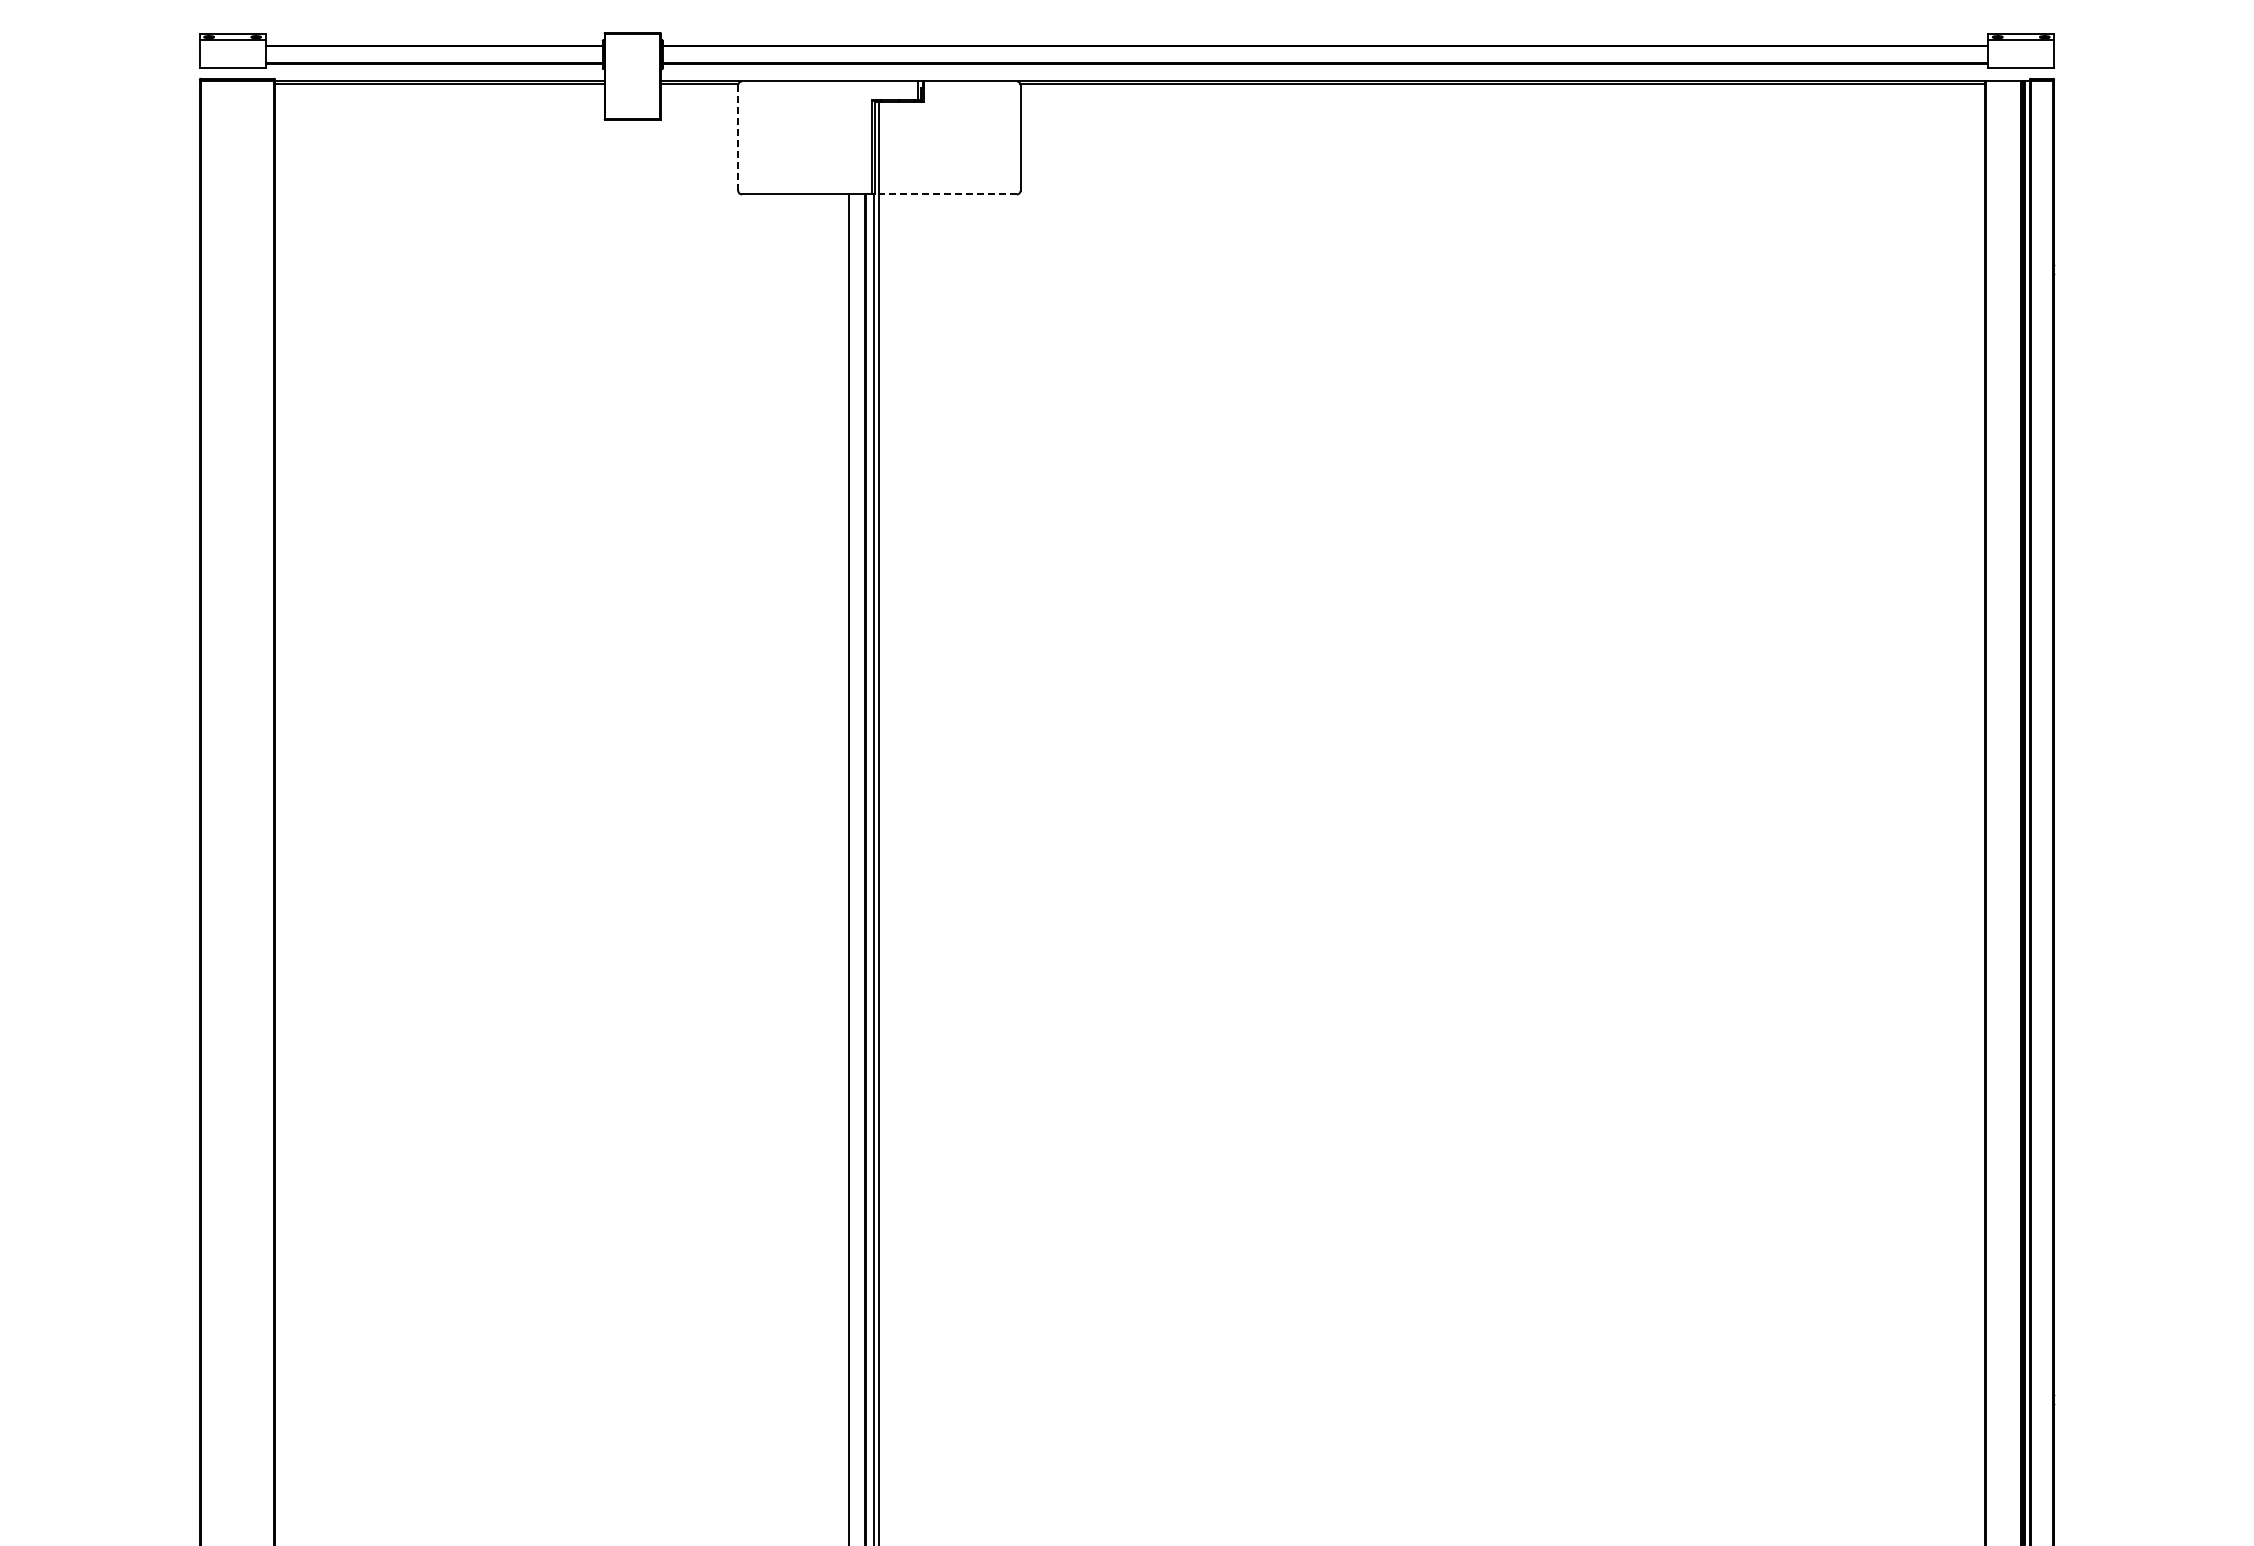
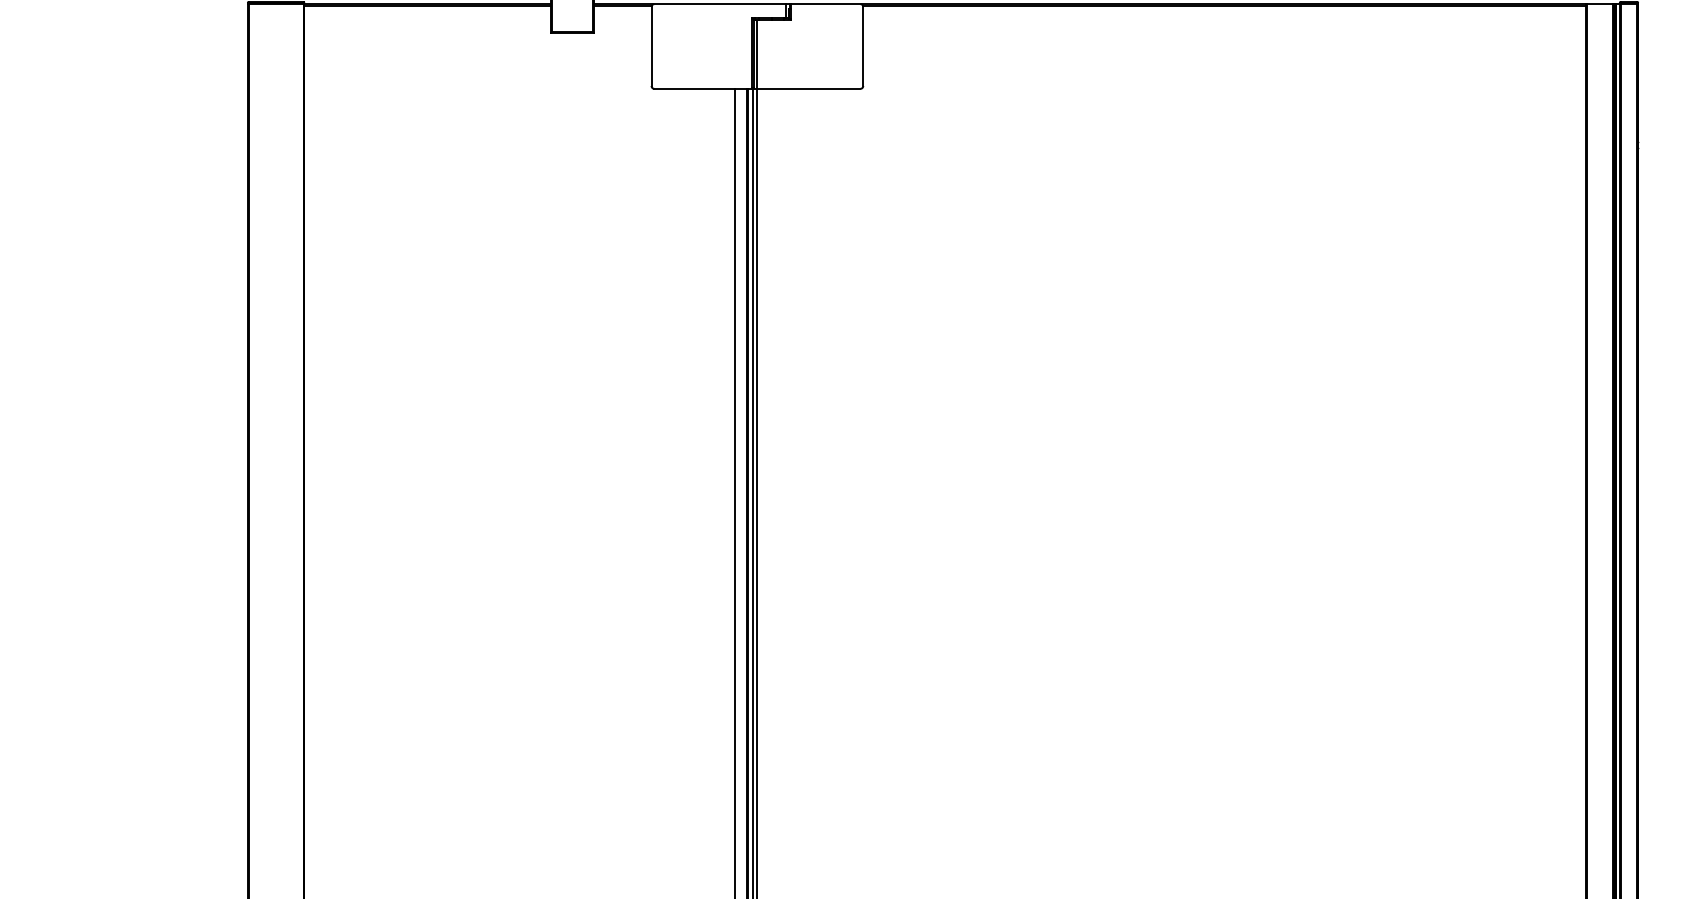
line: (738, 137) -> (651, 46), dashed -> solid
line: (945, 194) -> (806, 88), dashed -> solid

